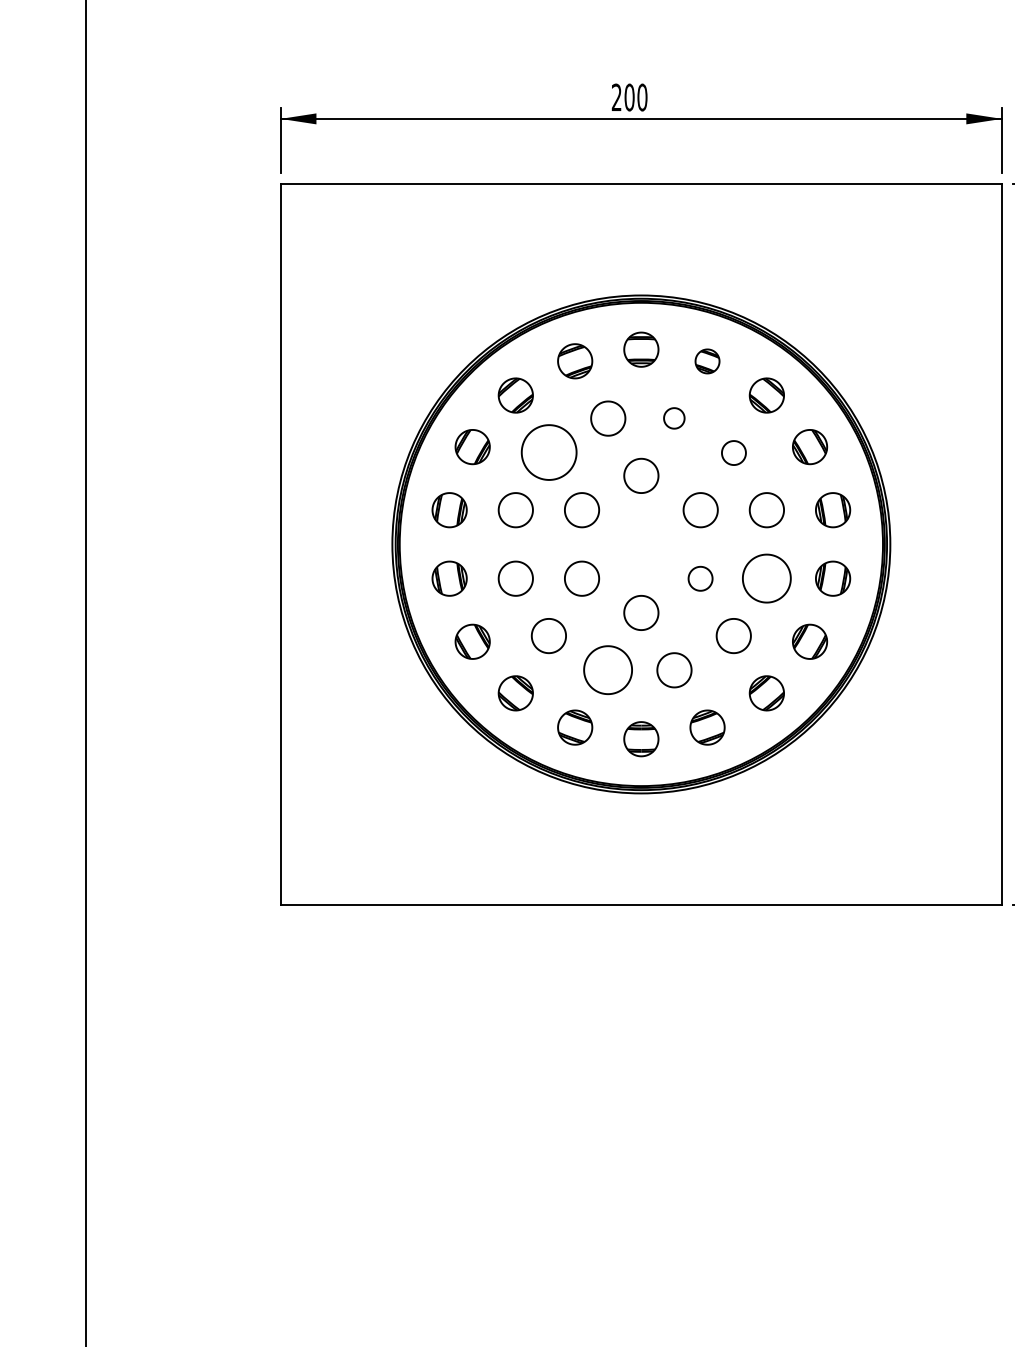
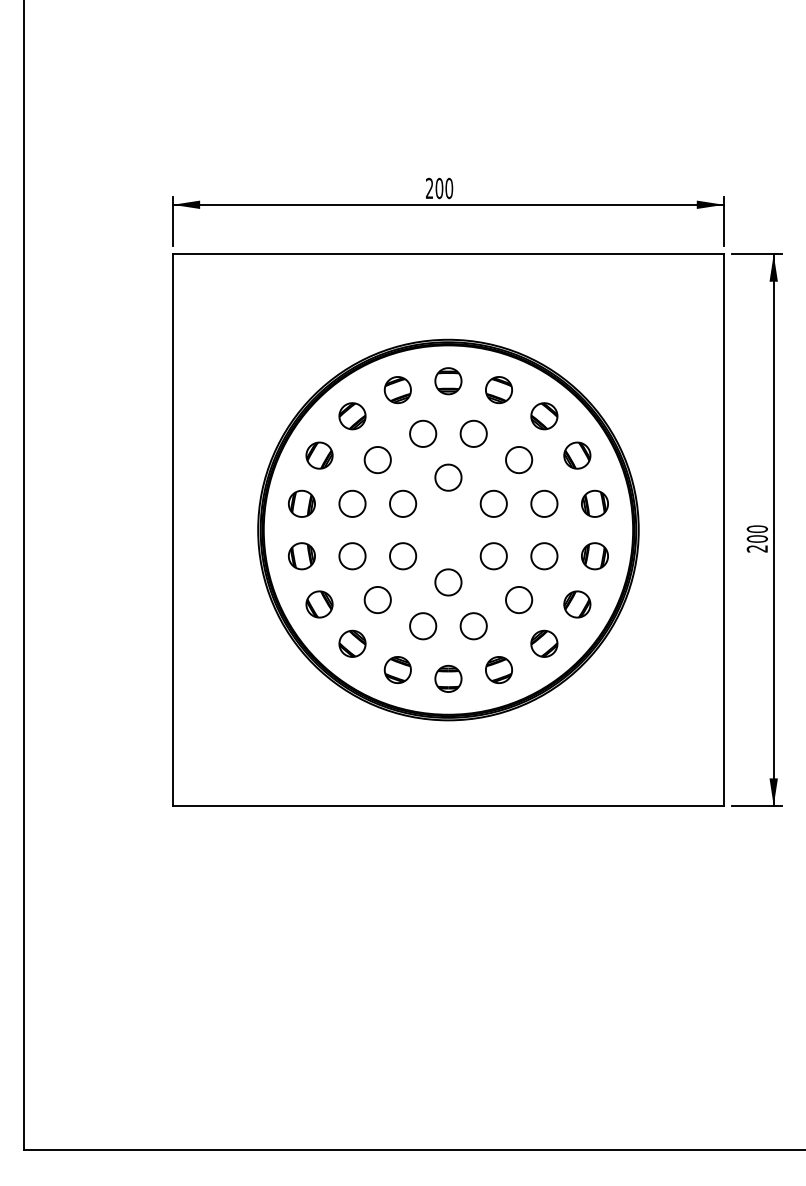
part: (706, 361) -> (498, 390), size x1.43
part: (674, 418) -> (473, 433), size x1.67
part: (548, 453) -> (377, 460), size x0.62
part: (734, 453) -> (519, 460), size x1.43
part: (700, 579) -> (493, 556), size x1.43
part: (767, 579) -> (544, 556), size x0.71
part: (608, 670) -> (423, 626), size x0.71

